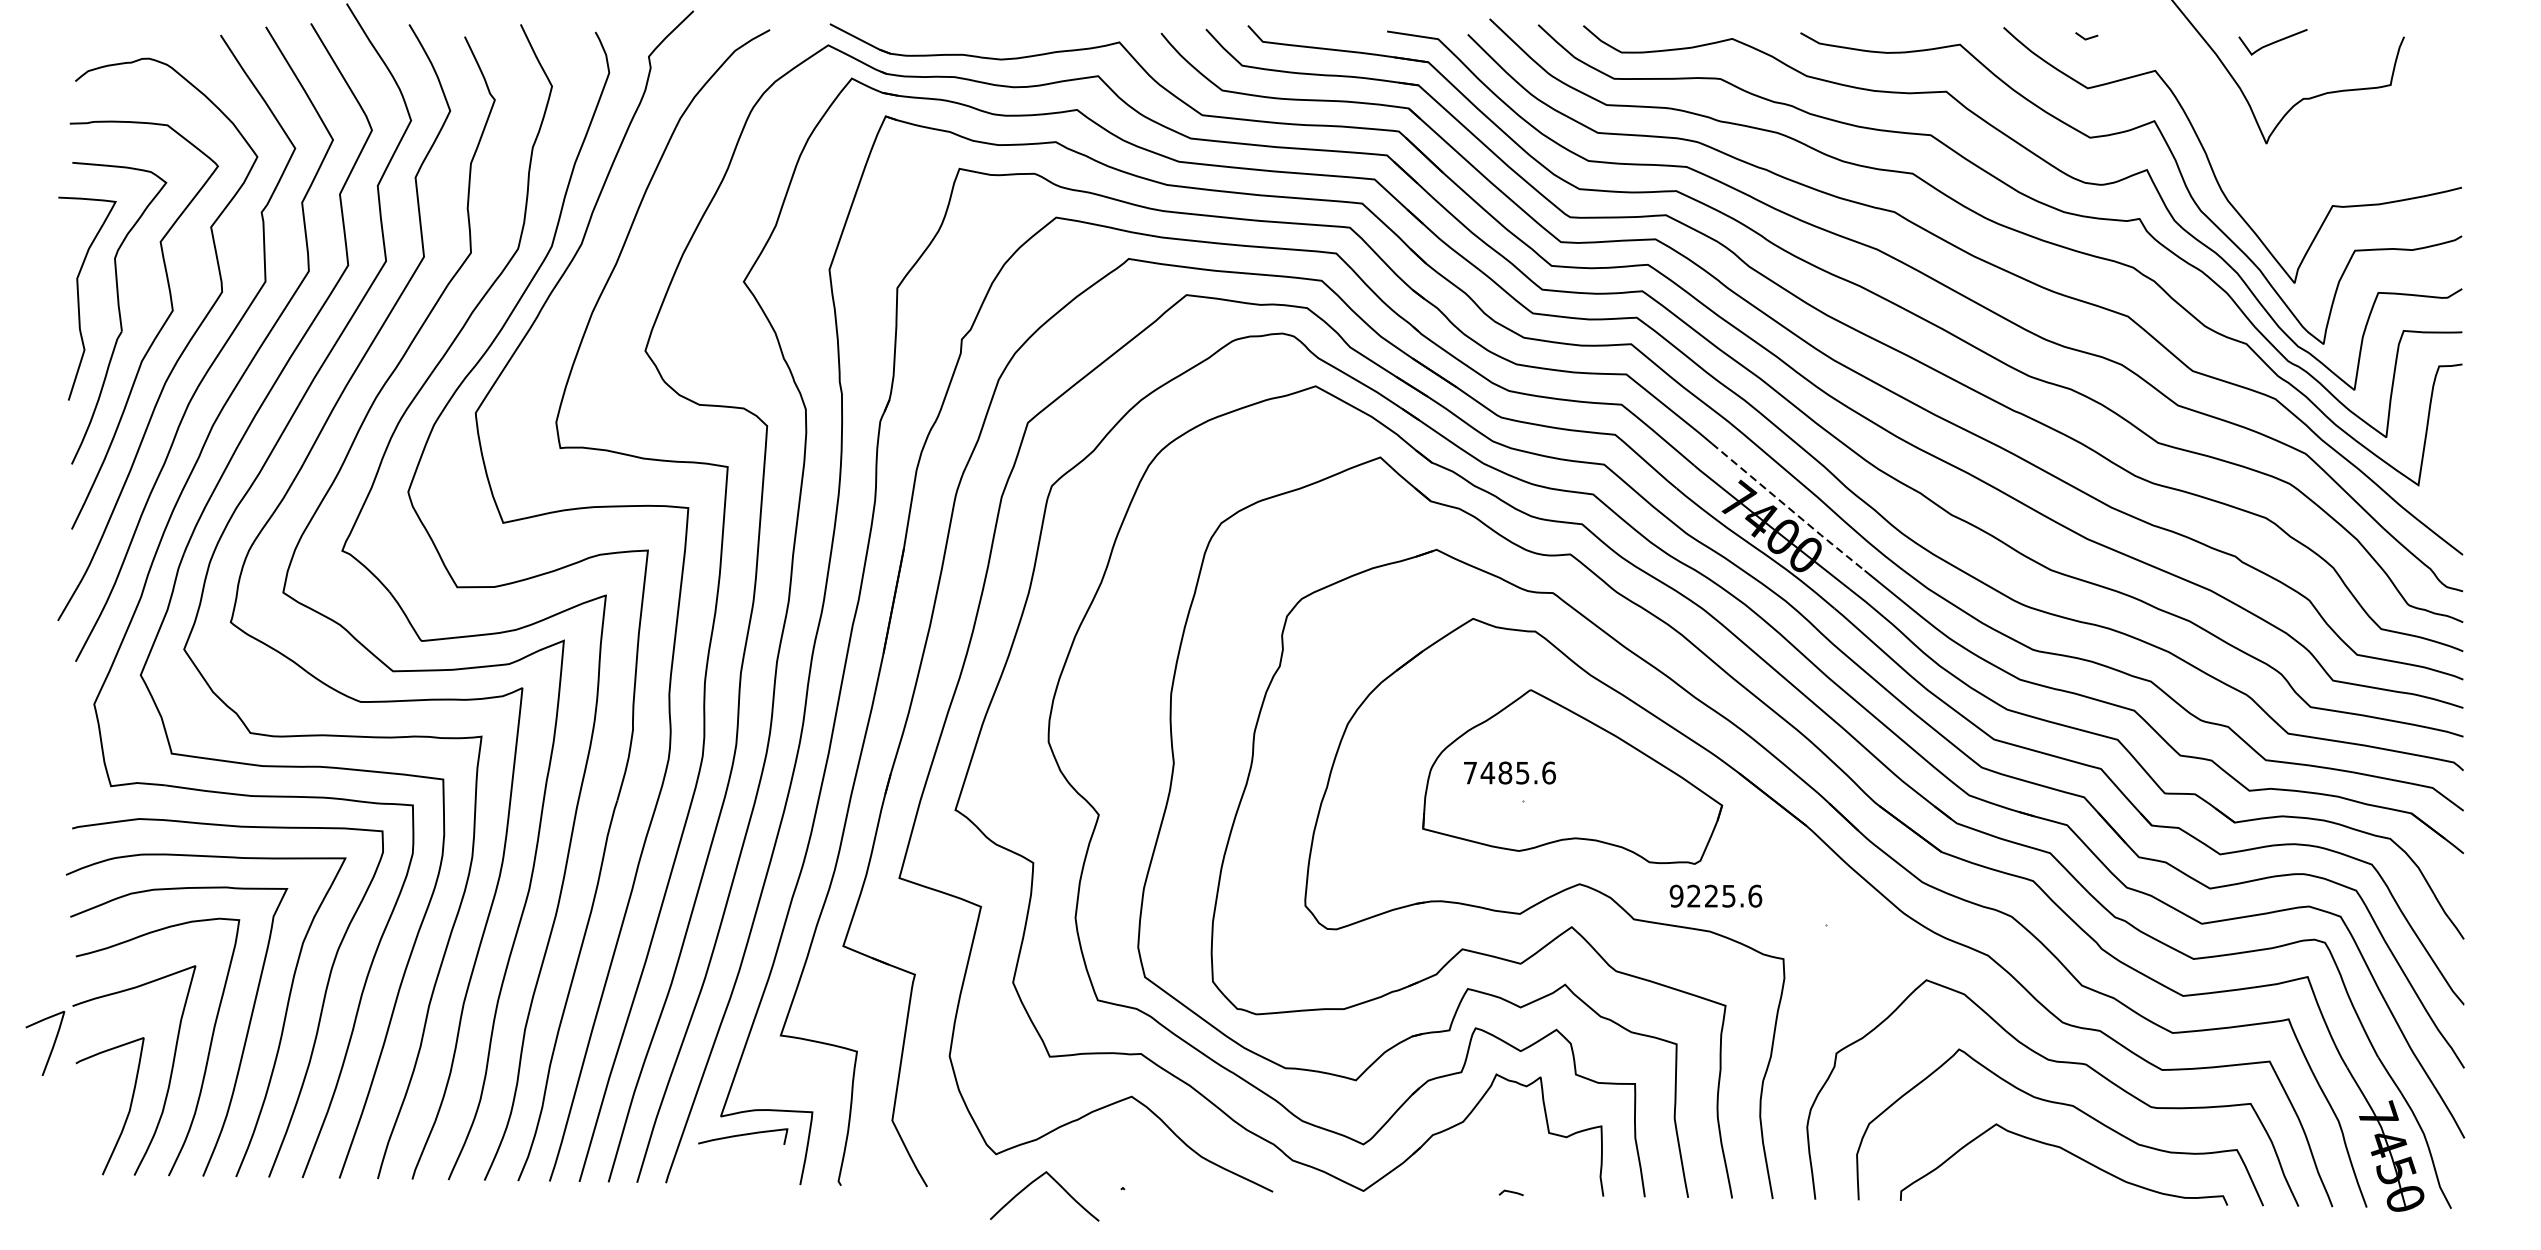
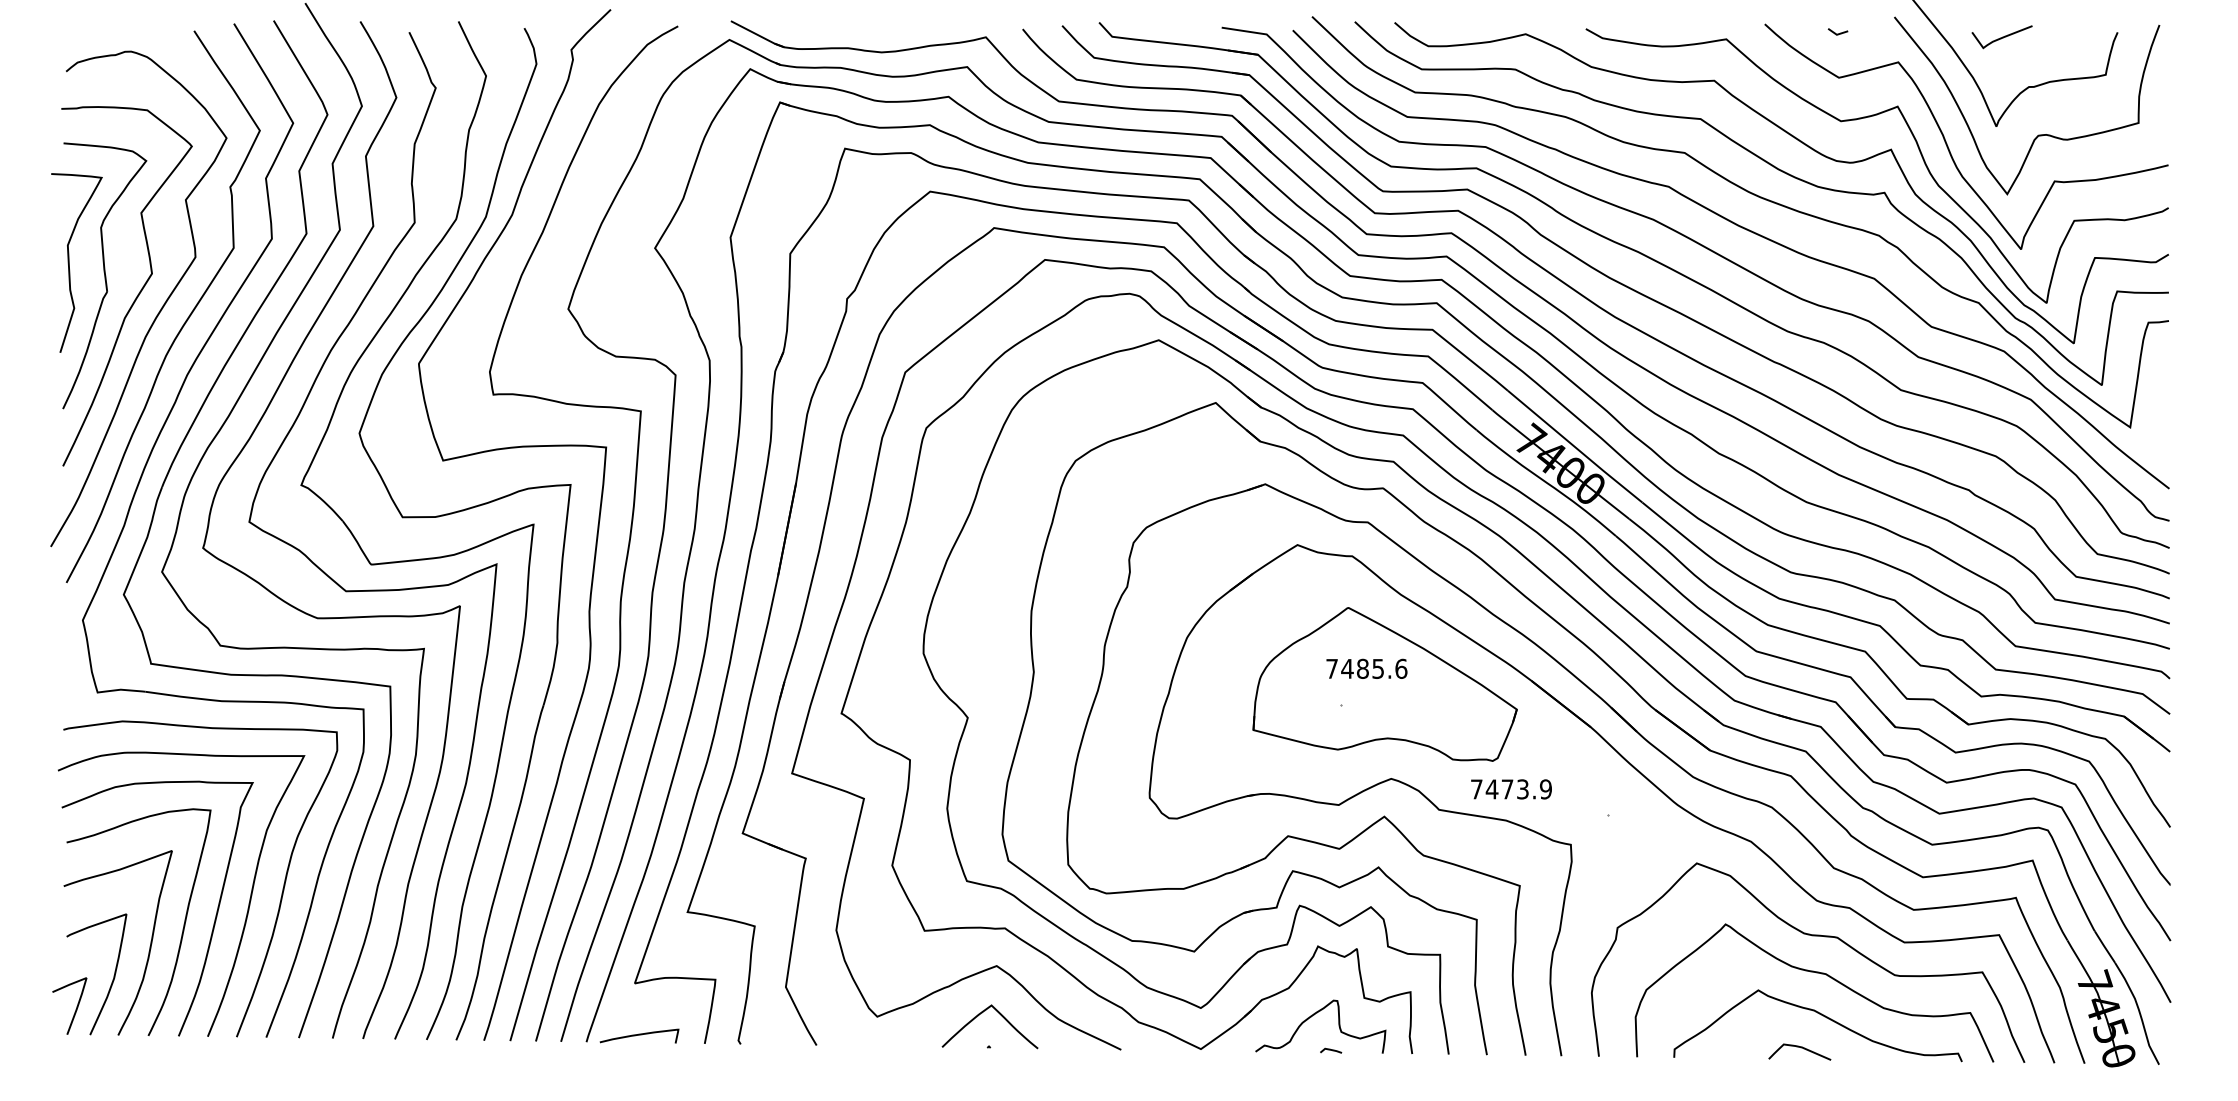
curve: (2314, 152) -> (2038, 134), added
line: (1788, 508) -> (1575, 447), dashed -> solid
text: (1509, 772) -> (1366, 668), moved
text: (1716, 896) -> (1511, 789), 9225.6 -> 7473.9
curve: (52, 1043) -> (76, 1006), moved
curve: (743, 1135) -> (639, 1035), moved
curve: (1492, 1152) -> (1314, 1015), added
curve: (1036, 1181) -> (982, 1013), moved
curve: (2045, 1190) -> (1801, 1048), added

